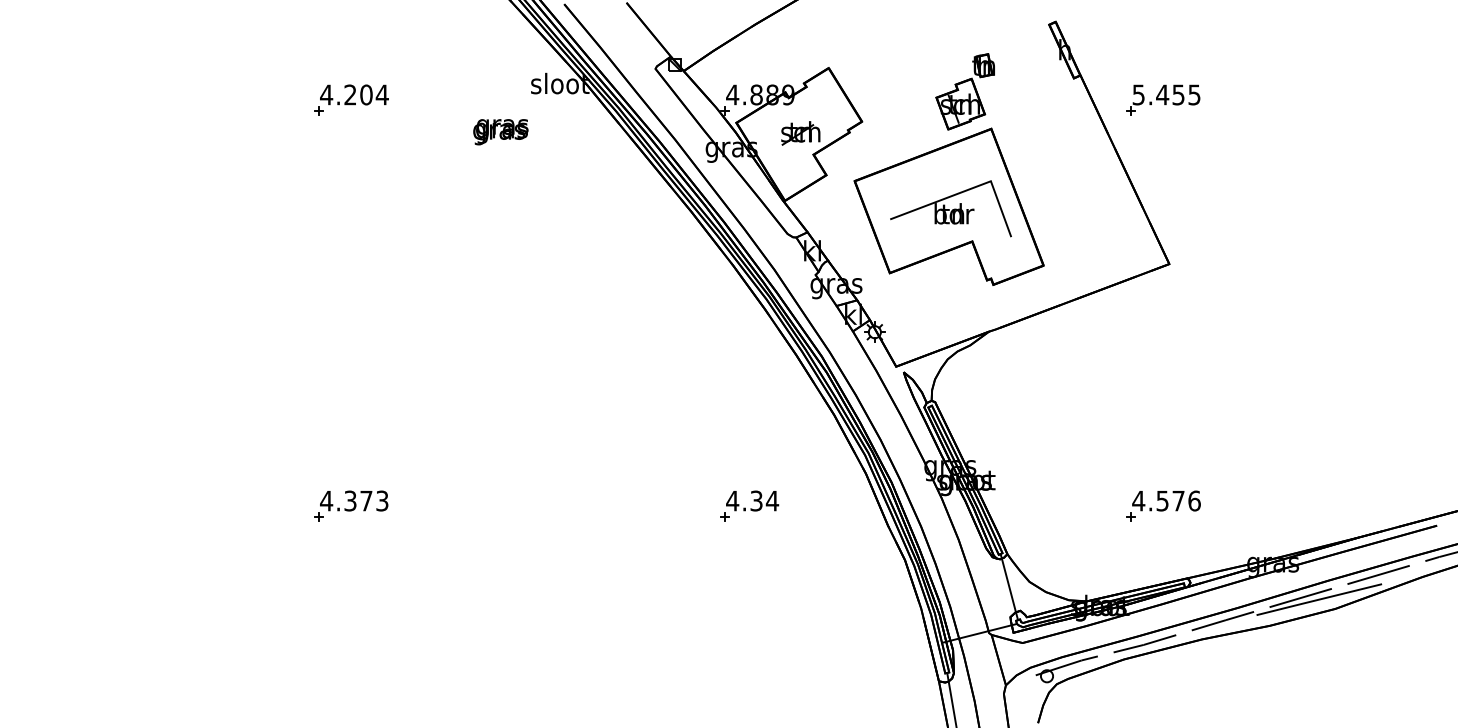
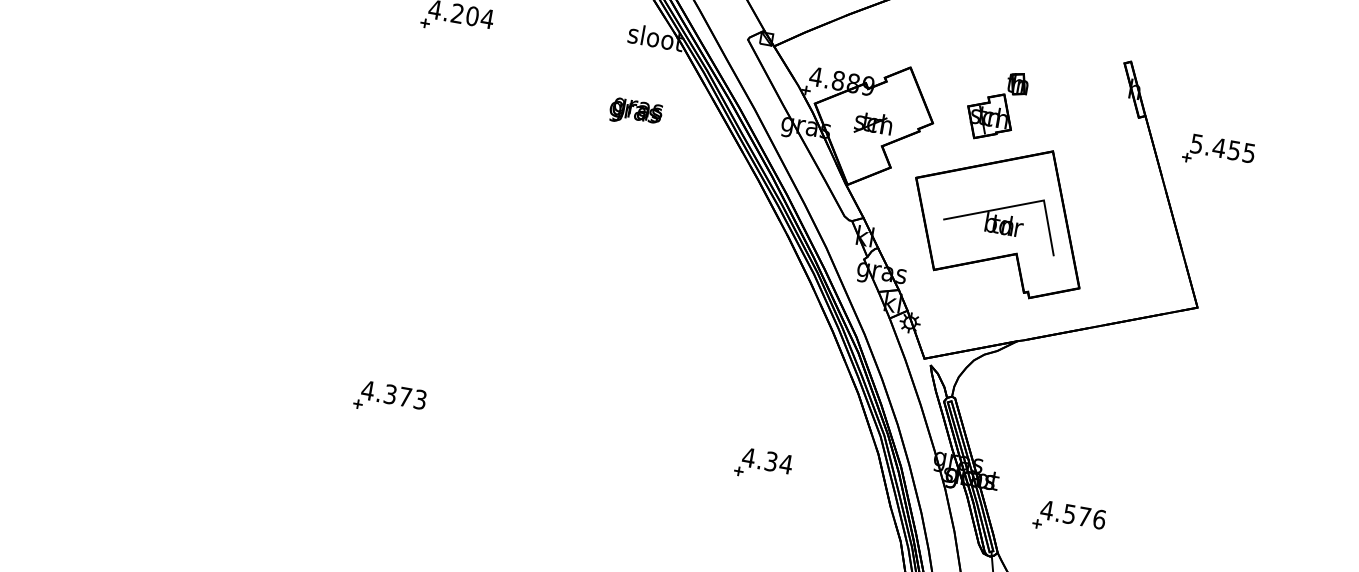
part: (964, 91) -> (995, 105), moved
text: (500, 132) -> (635, 113), moved
part: (1163, 505) -> (1069, 518), moved

